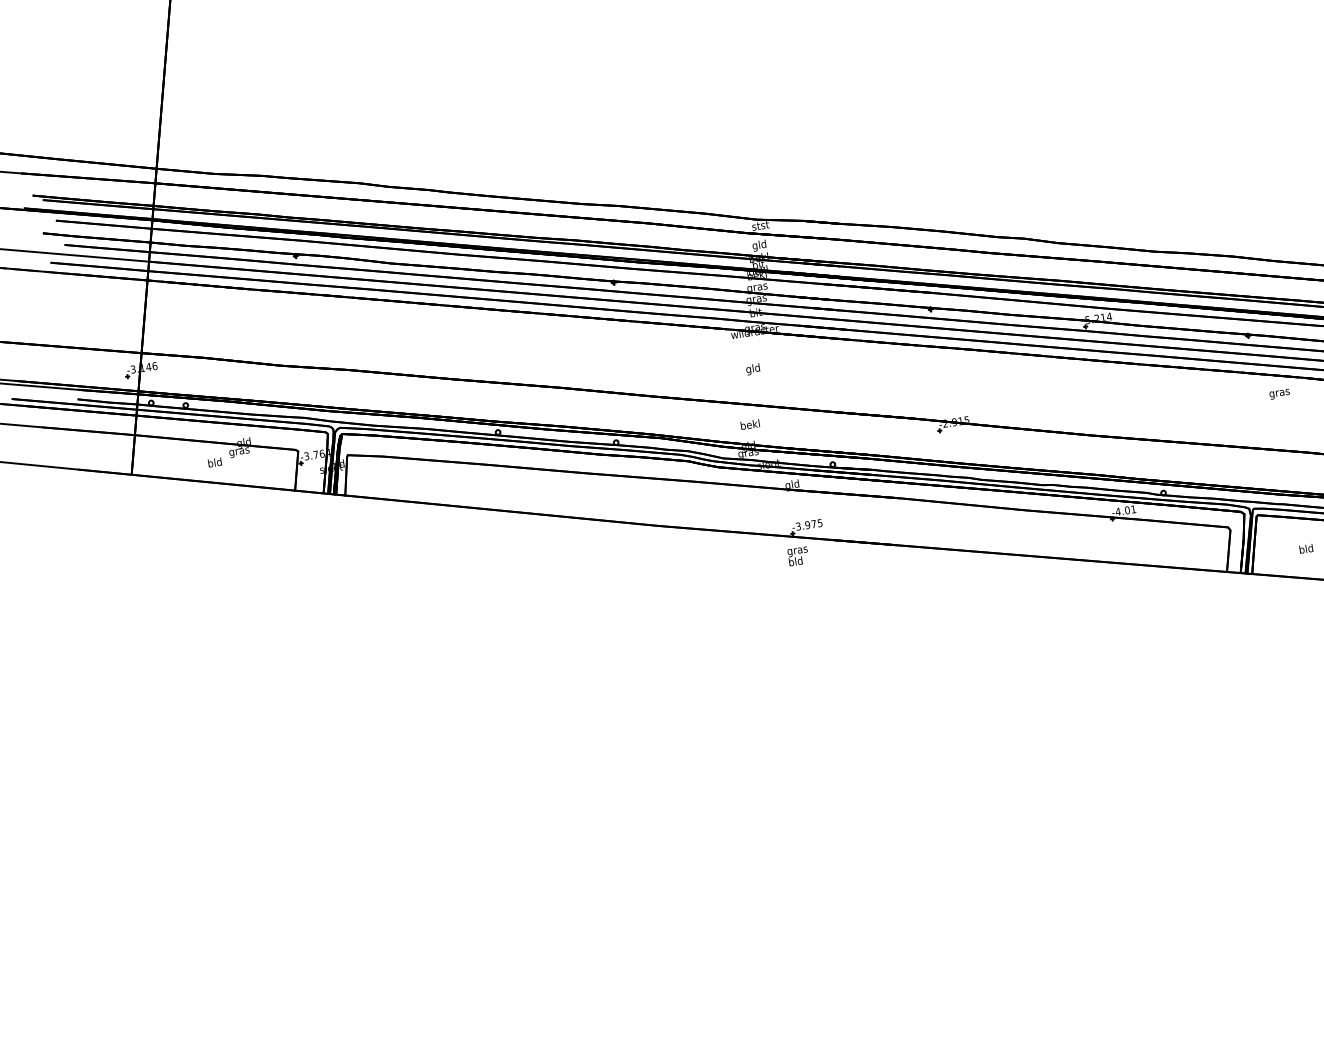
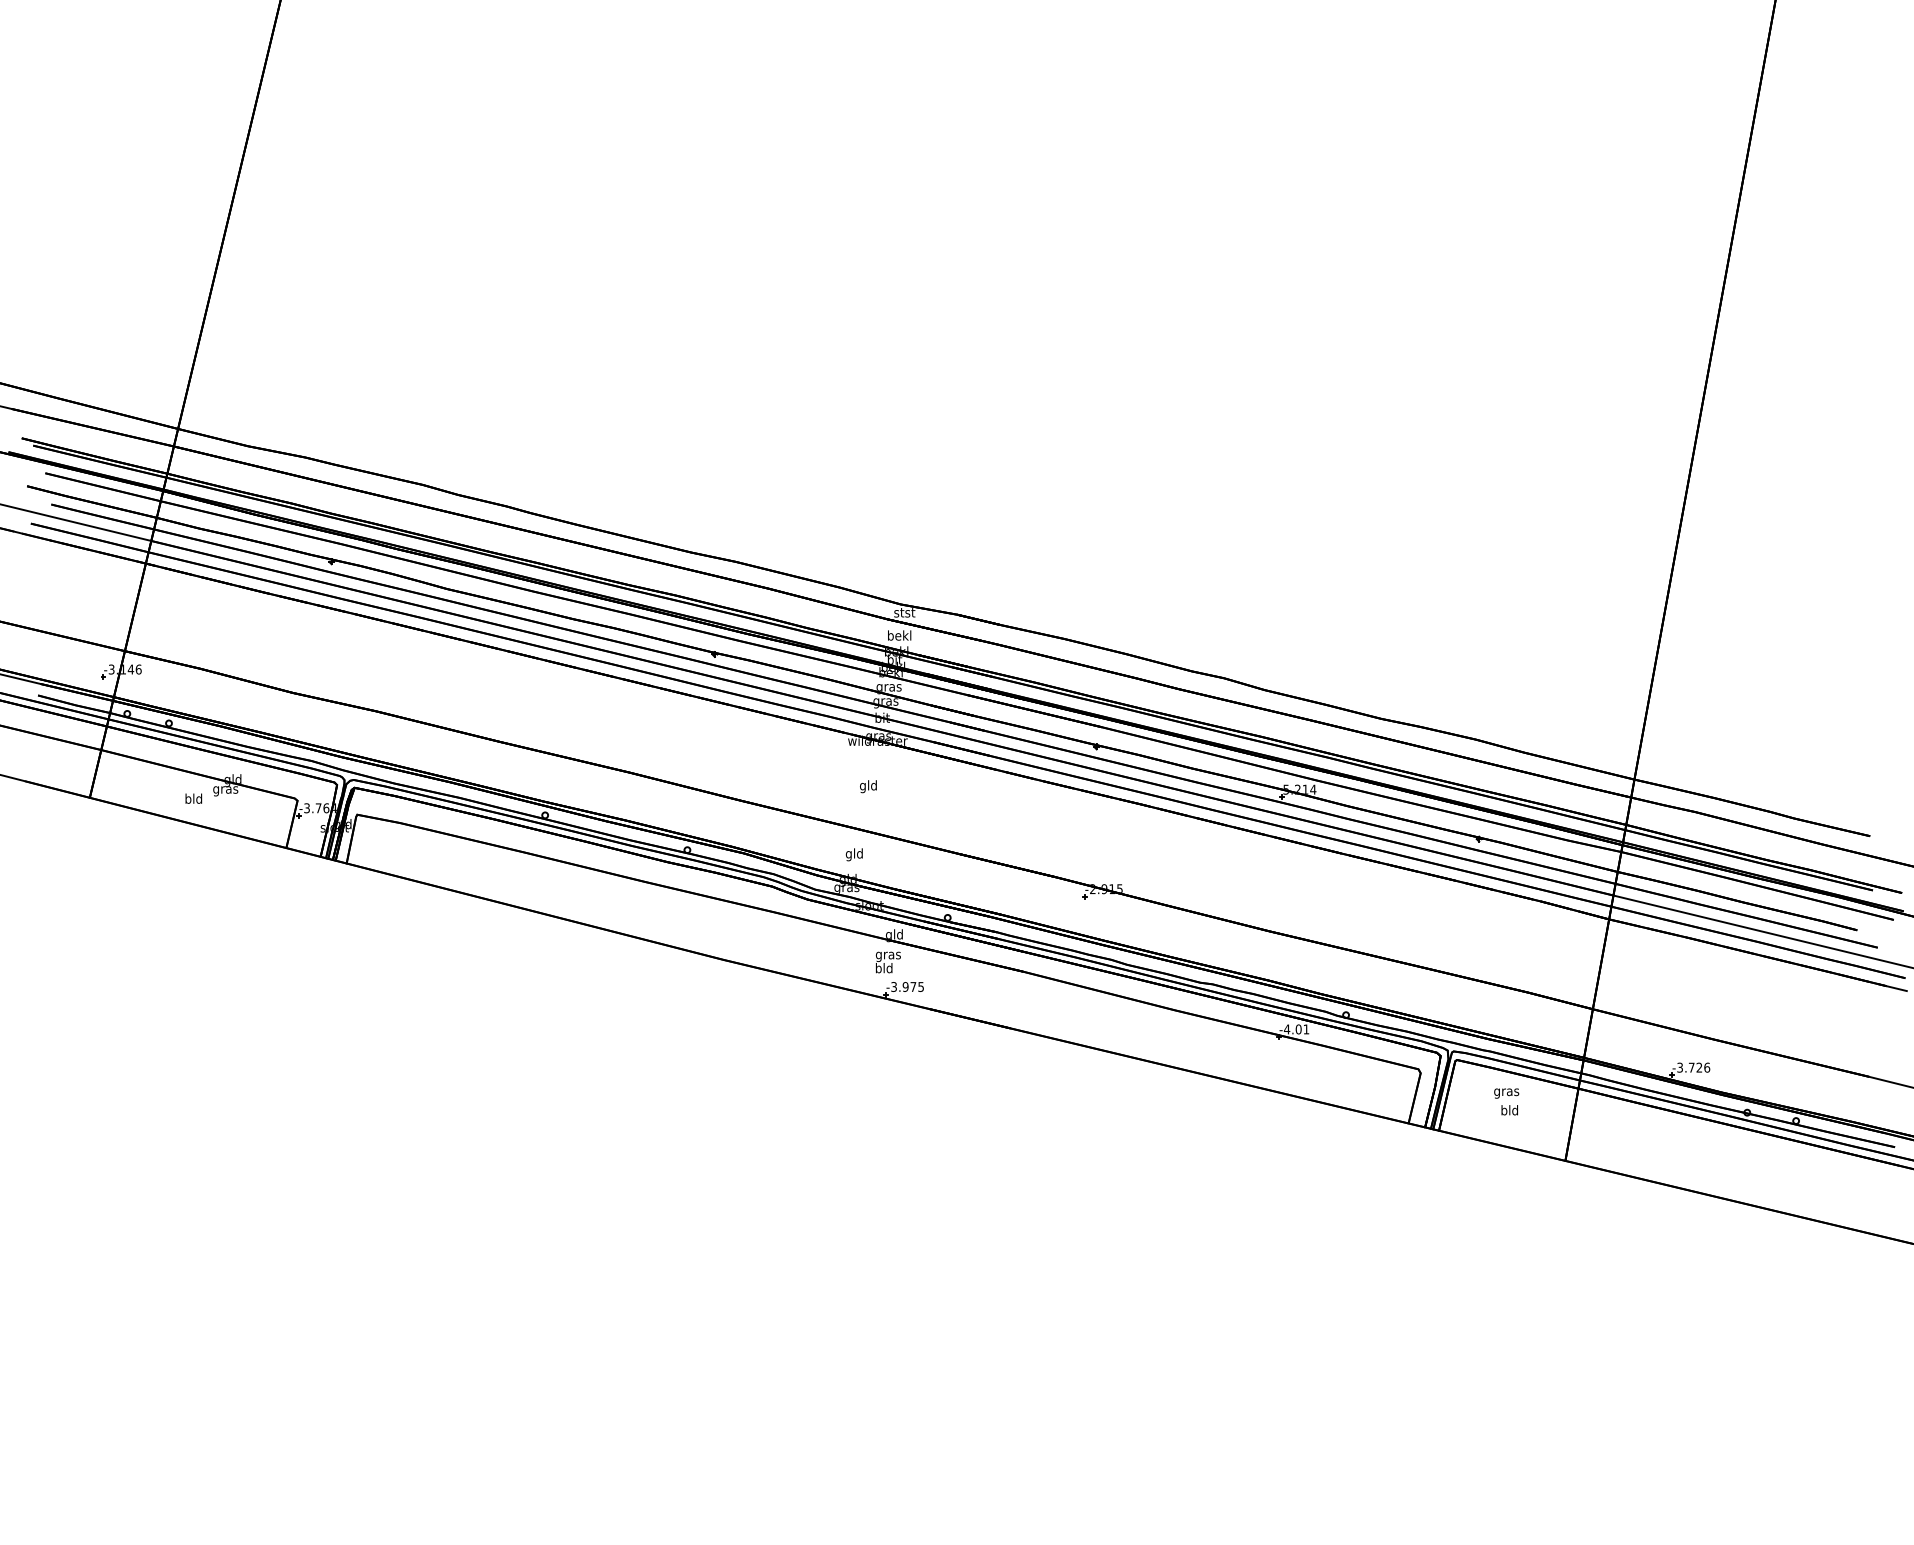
text: (759, 245) -> (899, 636), gld -> bekl
text: (1279, 394) -> (1506, 1093), moved
text: (750, 425) -> (854, 854), bekl -> gld
text: (797, 556) -> (887, 962), moved

